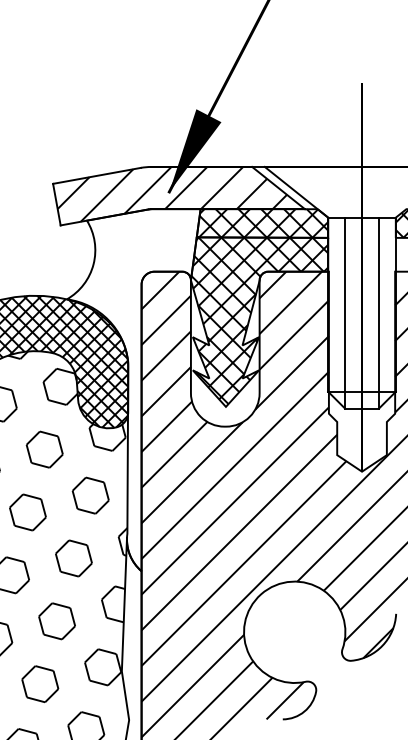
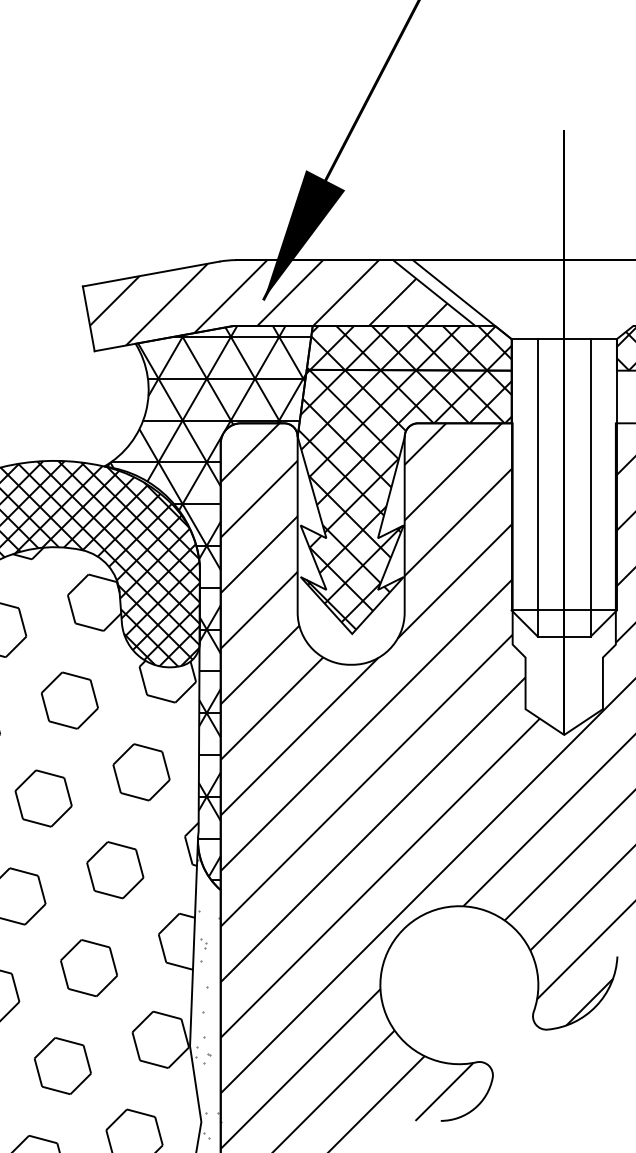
hatch: (133, 386) -> (208, 602), added
hatch: (133, 640) -> (208, 997), added

